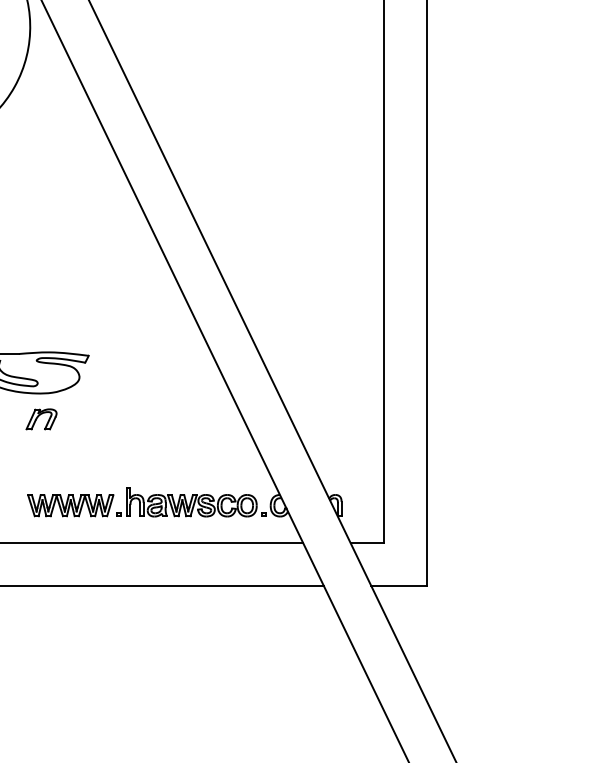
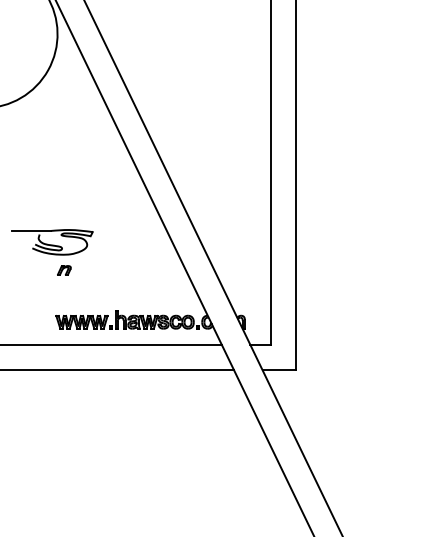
part: (41, 419) -> (64, 270), size x0.71

